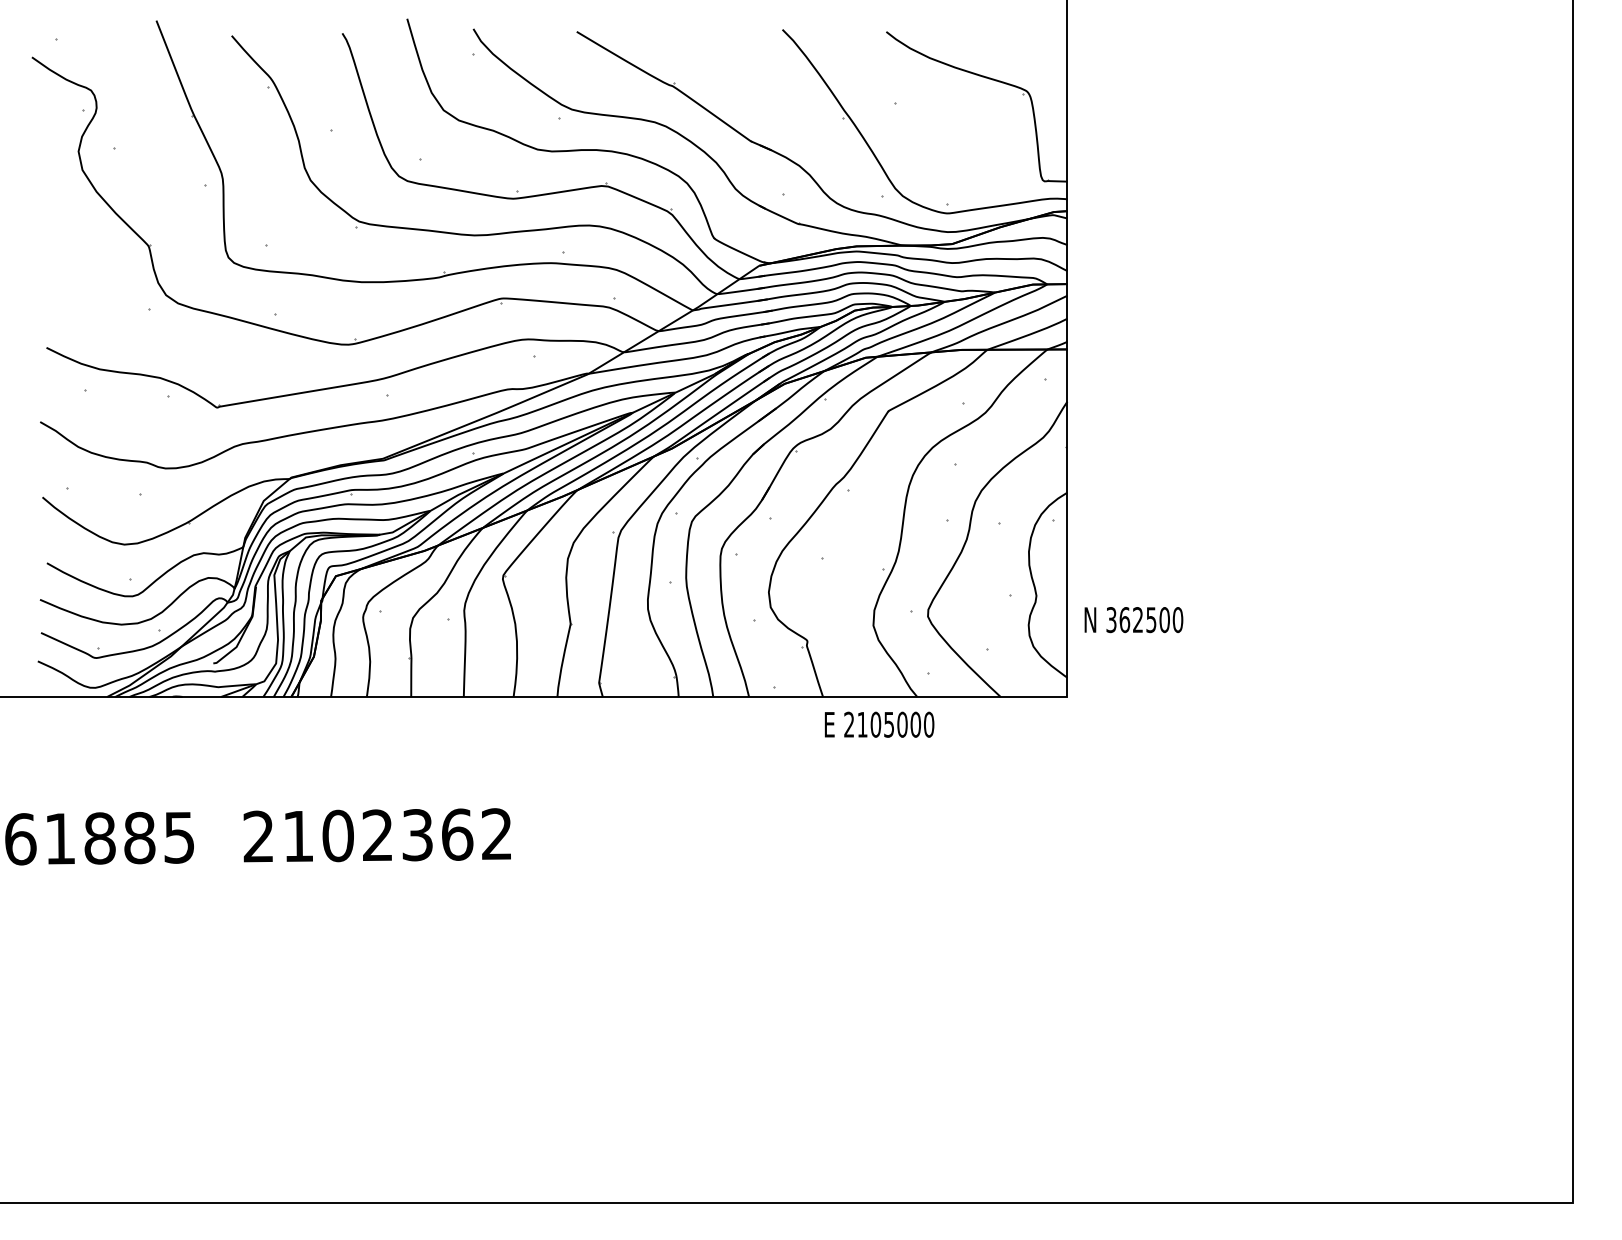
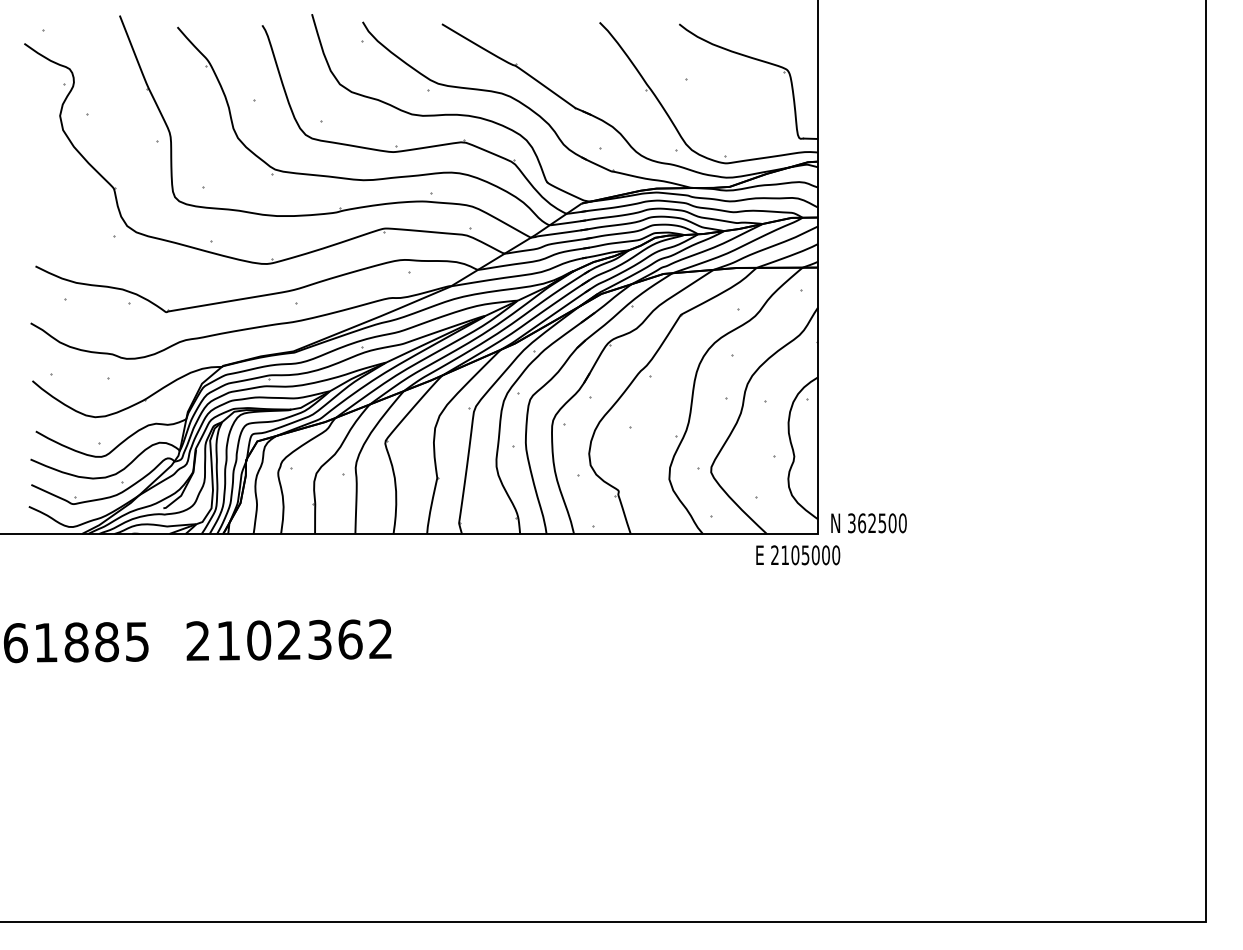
text: (1133, 620) -> (868, 523), moved
text: (879, 724) -> (798, 555), moved

